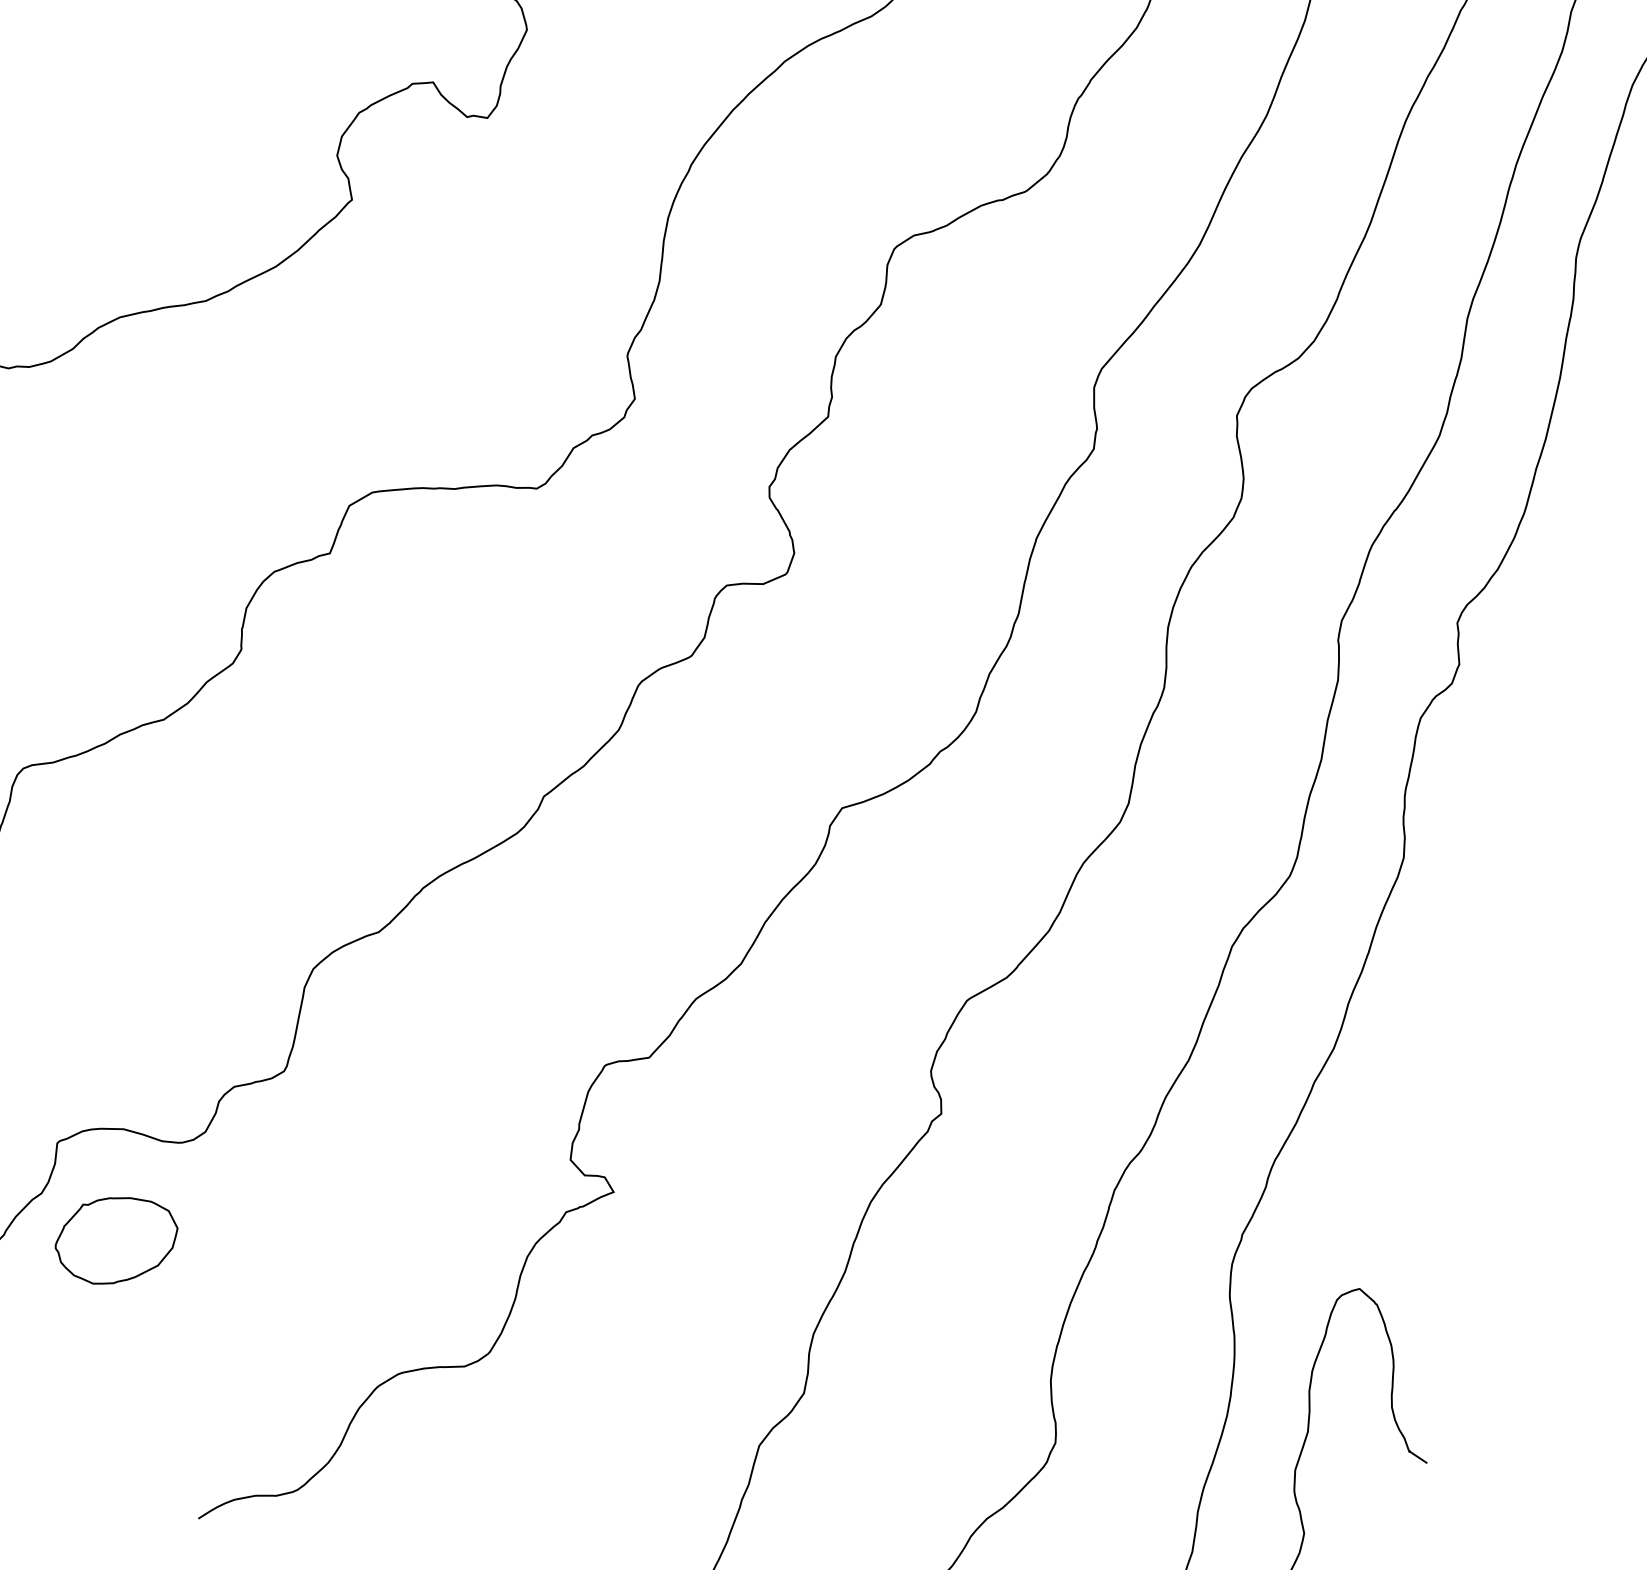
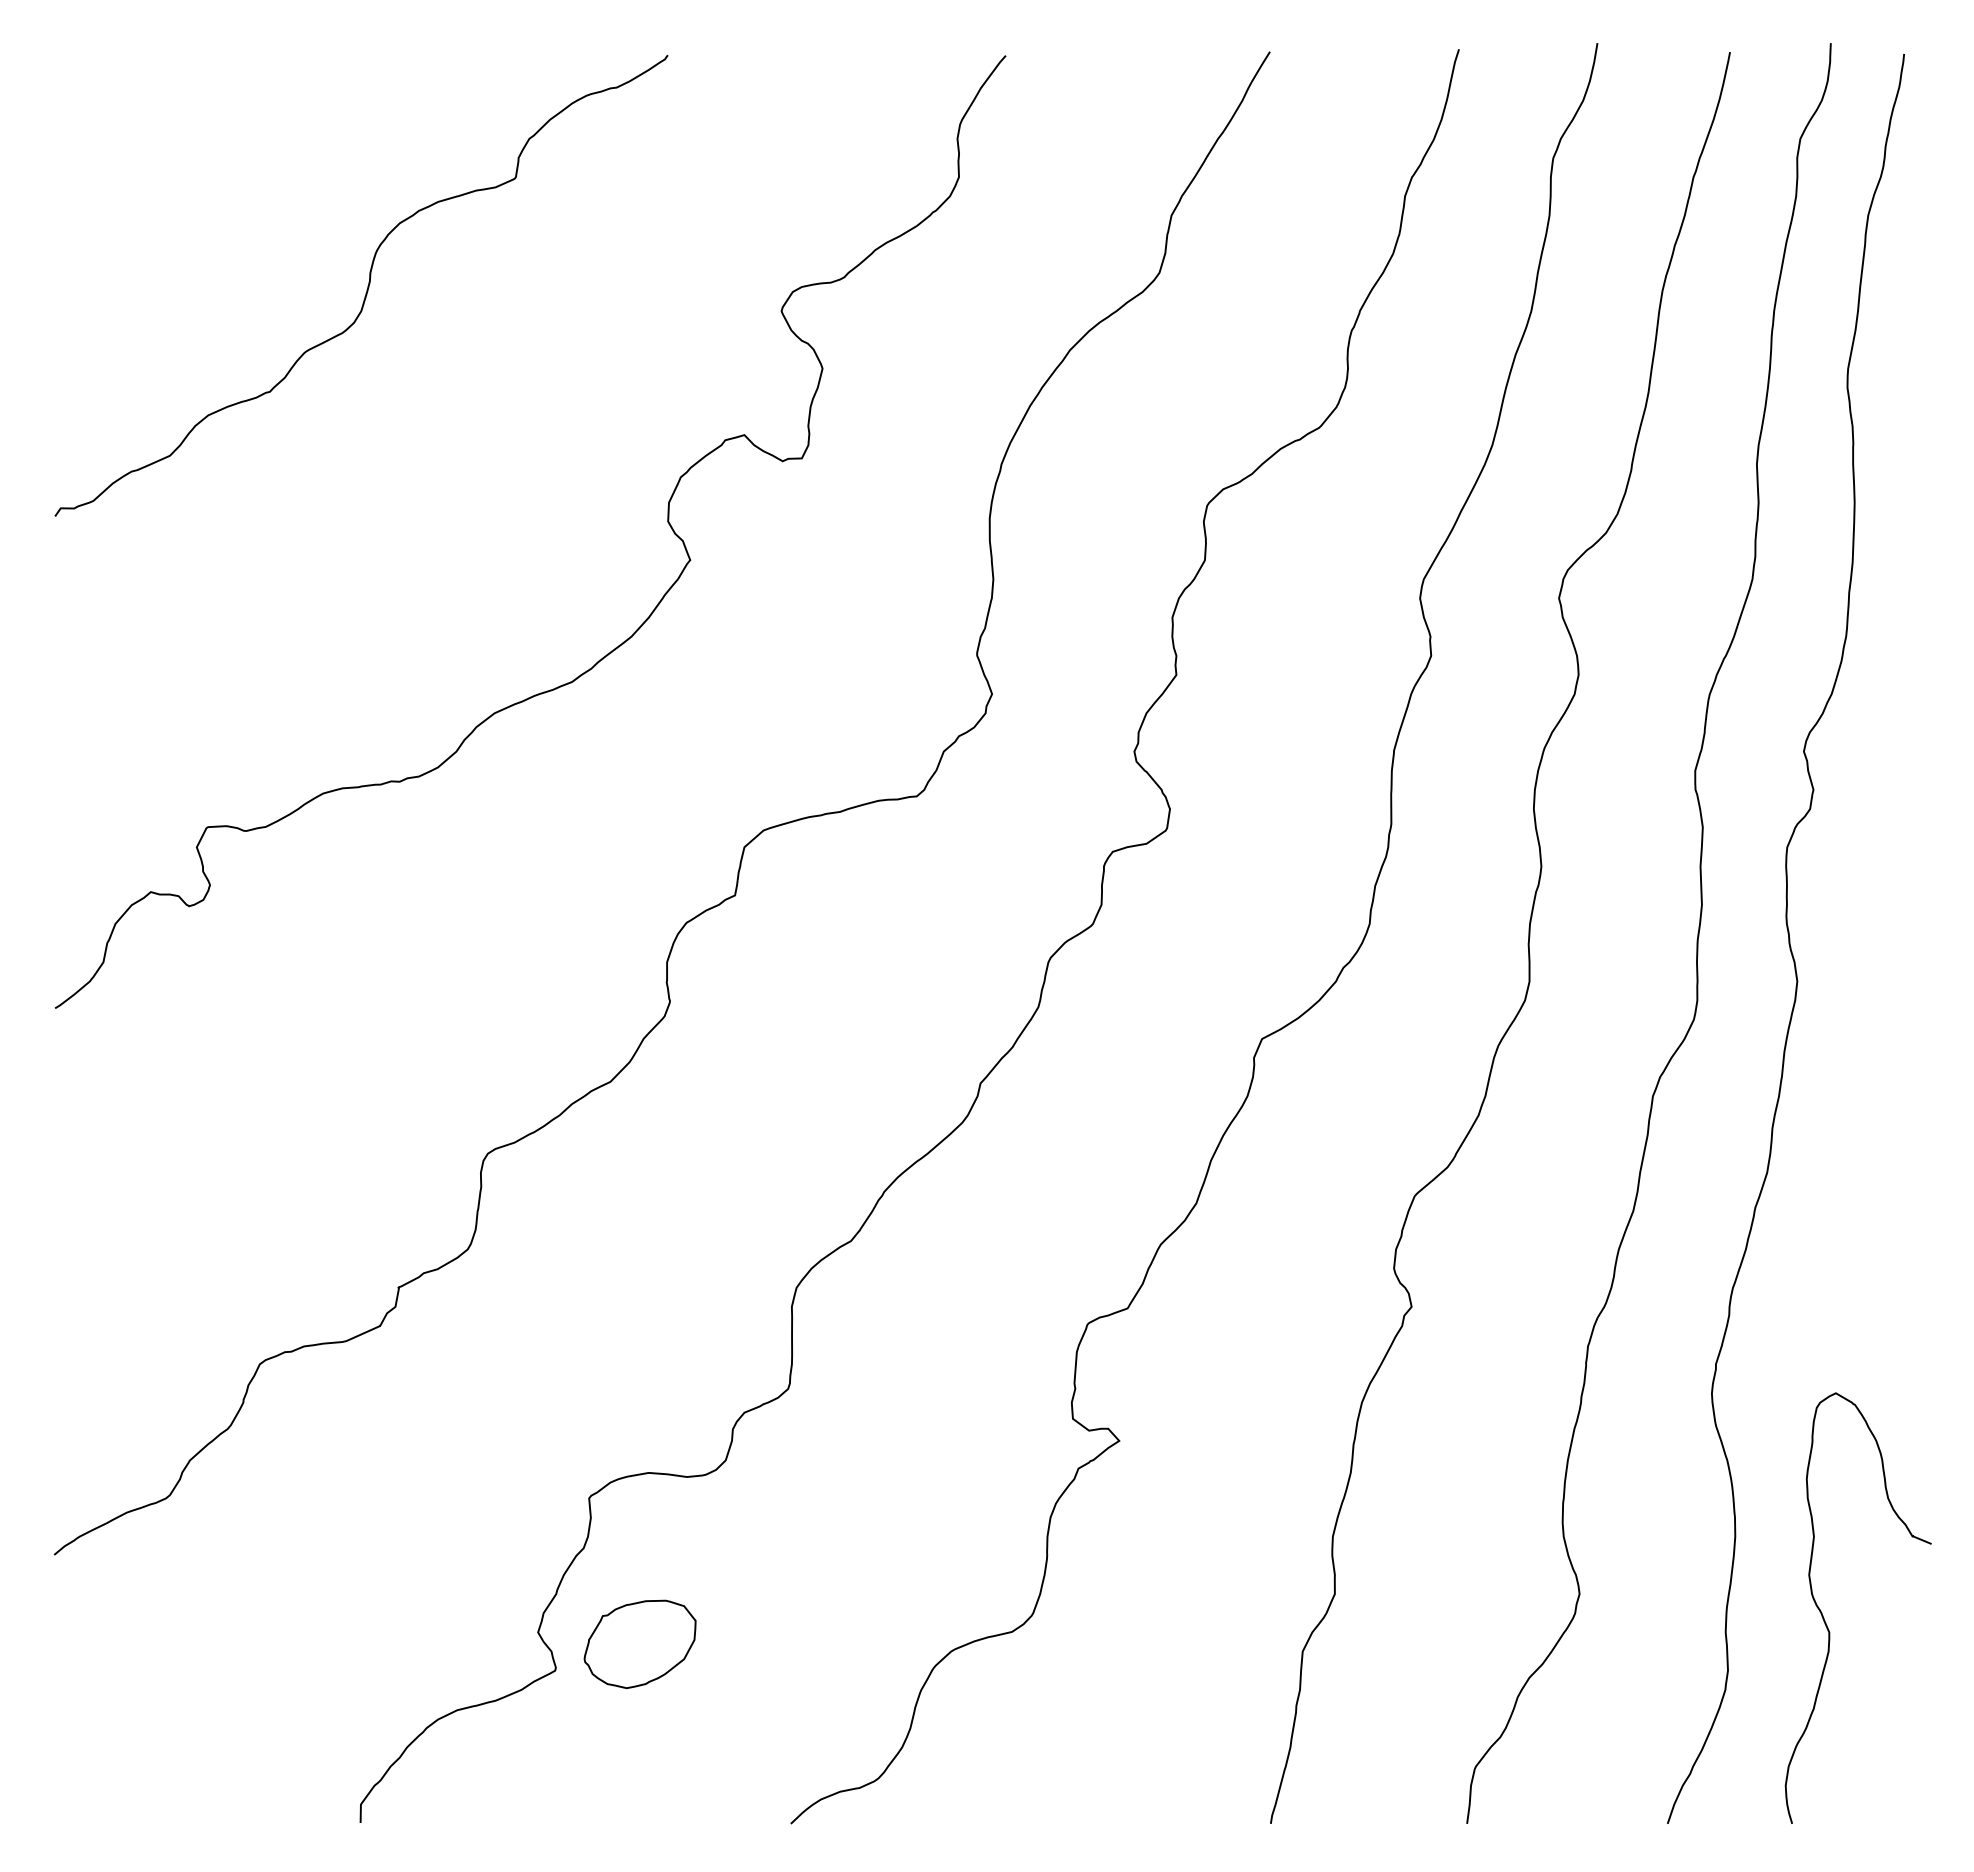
part: (115, 1241) -> (639, 1644), moved

